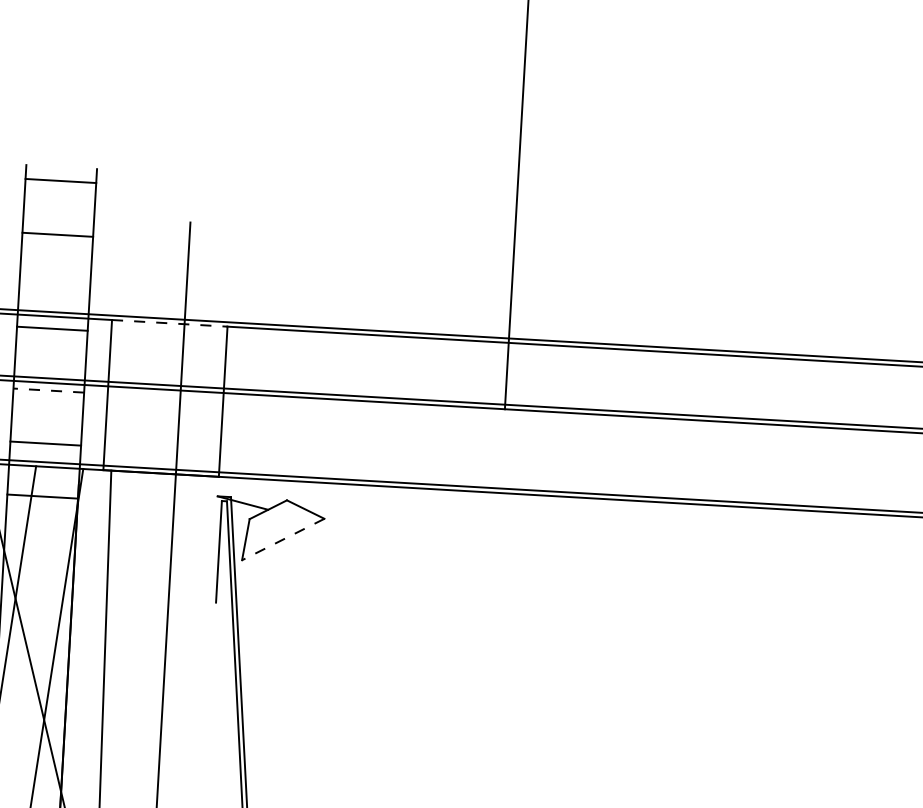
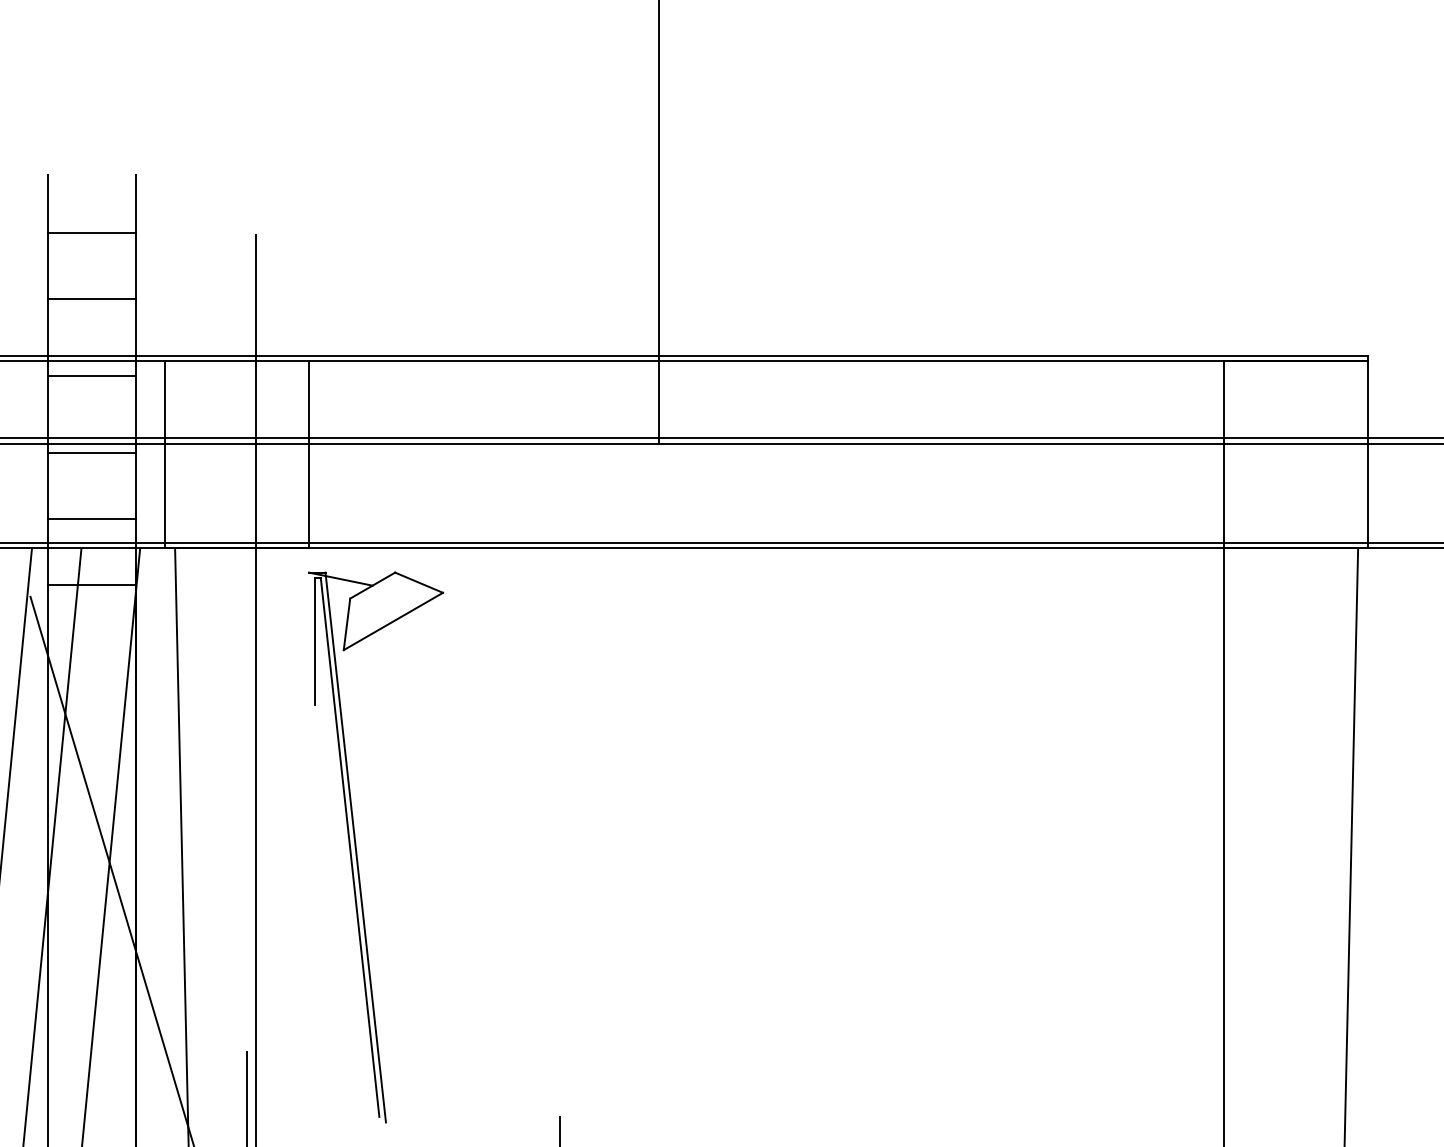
line: (60, 181) -> (91, 233), moved
line: (57, 234) -> (91, 299), moved
line: (170, 323) -> (237, 361), dashed -> solid
line: (48, 390) -> (91, 453), dashed -> solid
line: (282, 539) -> (392, 621), dashed -> solid

